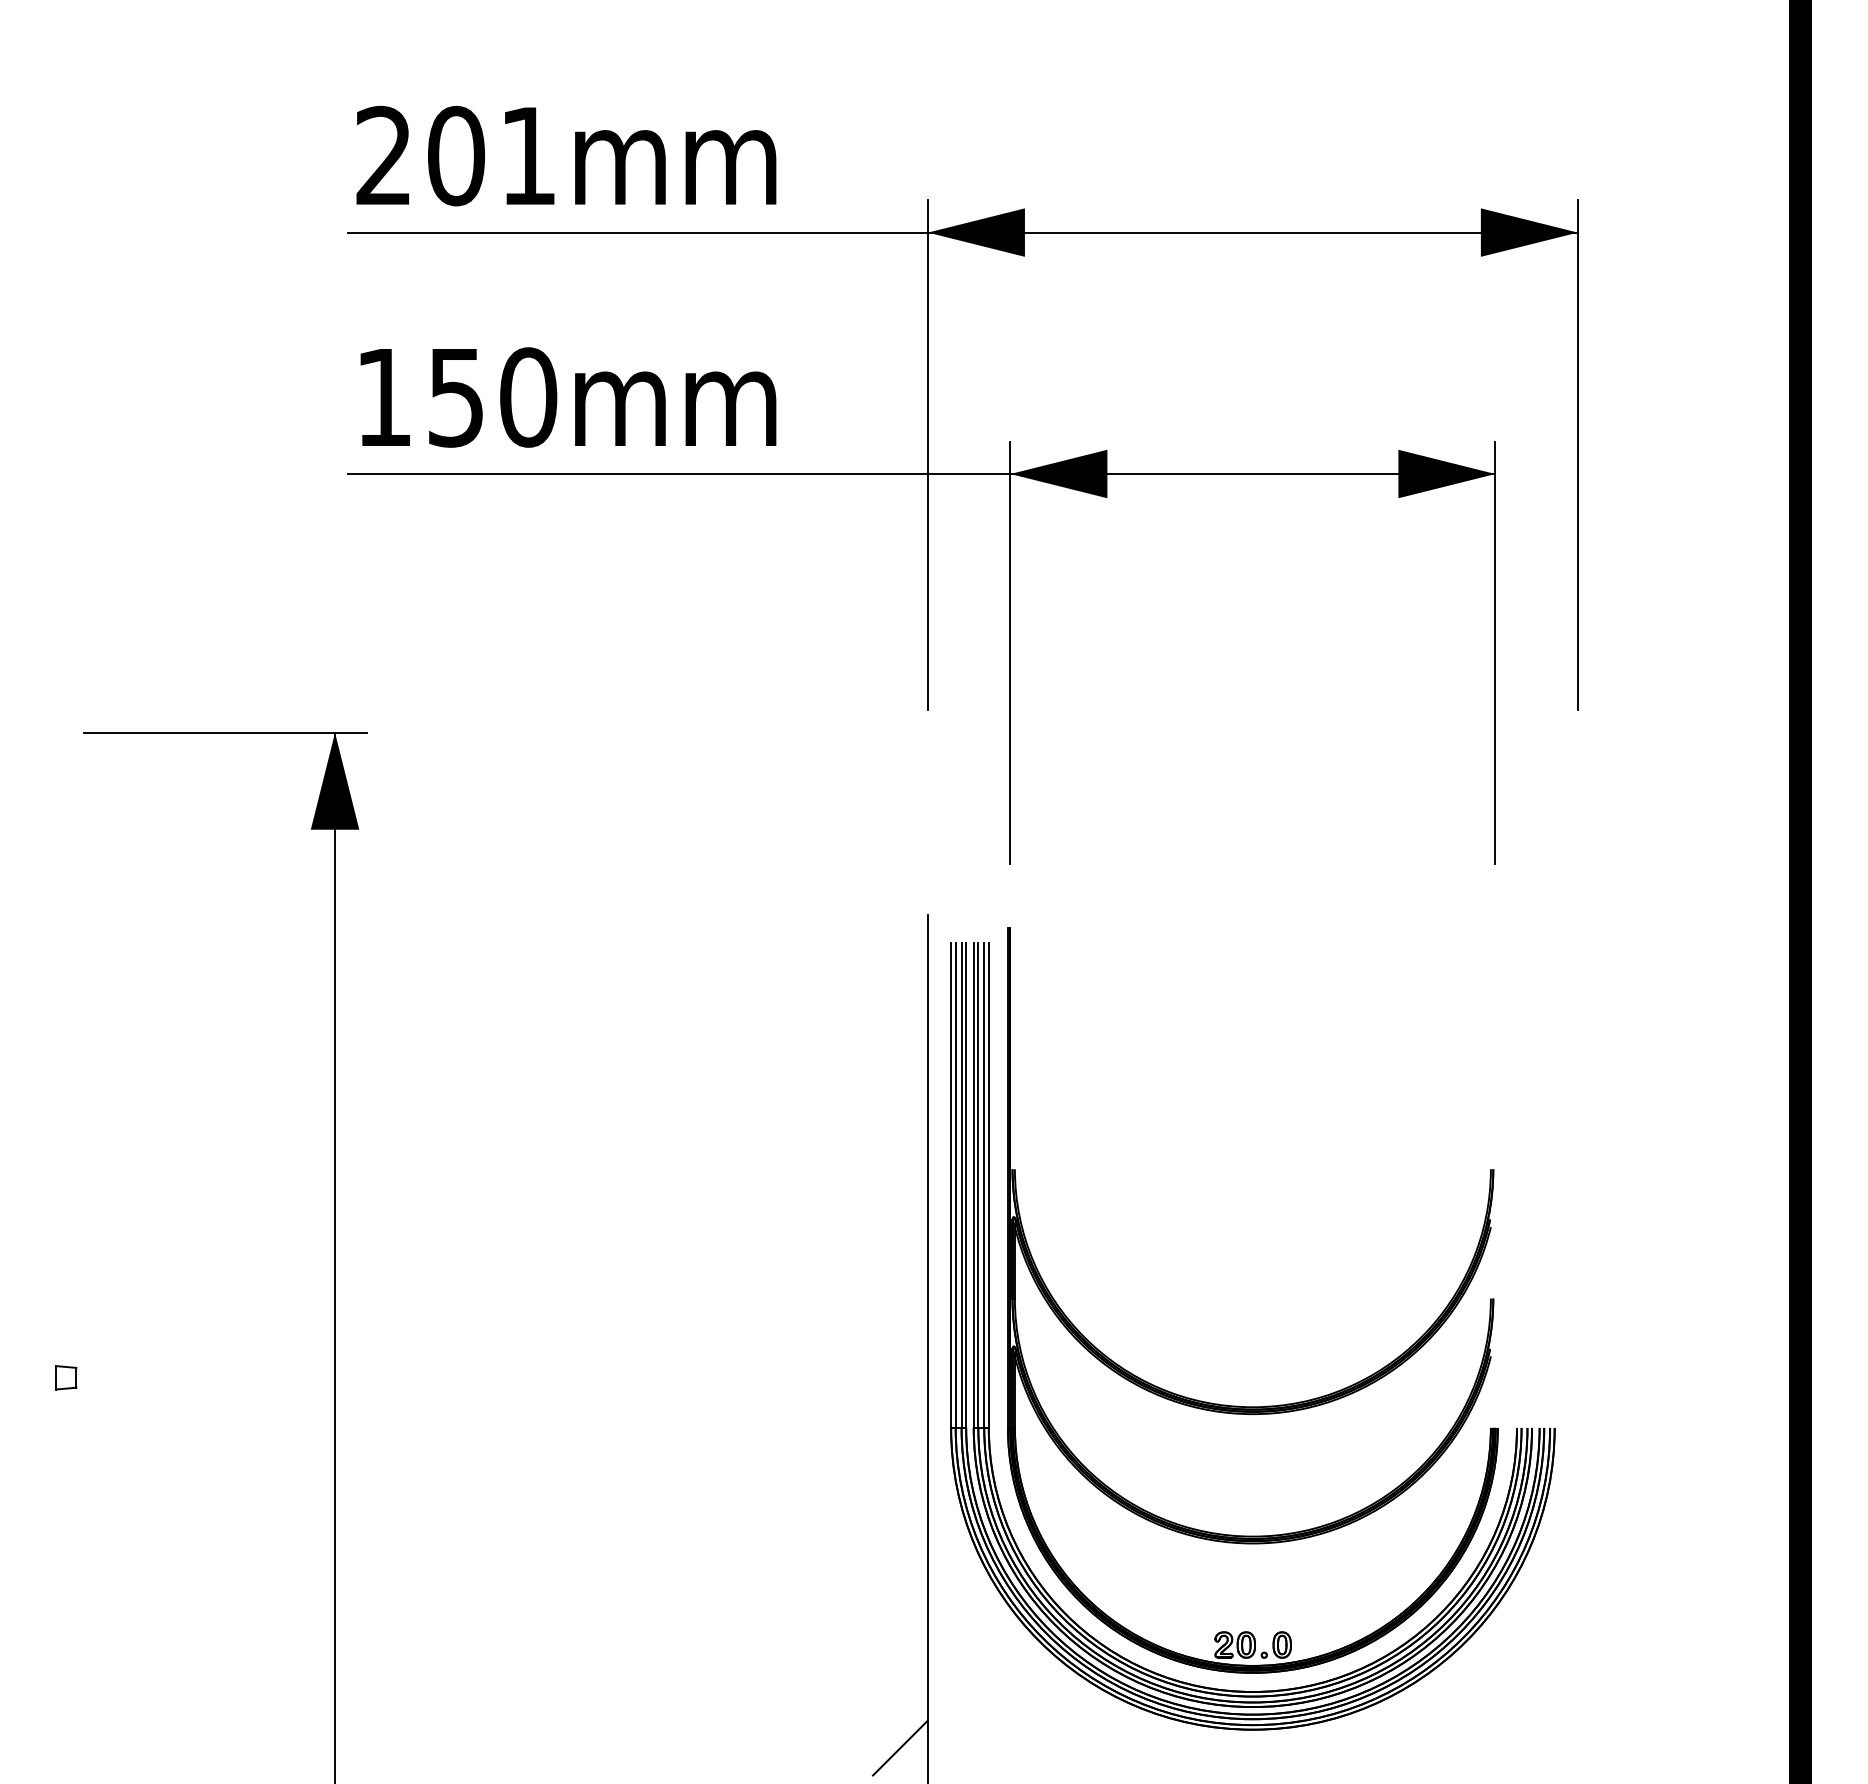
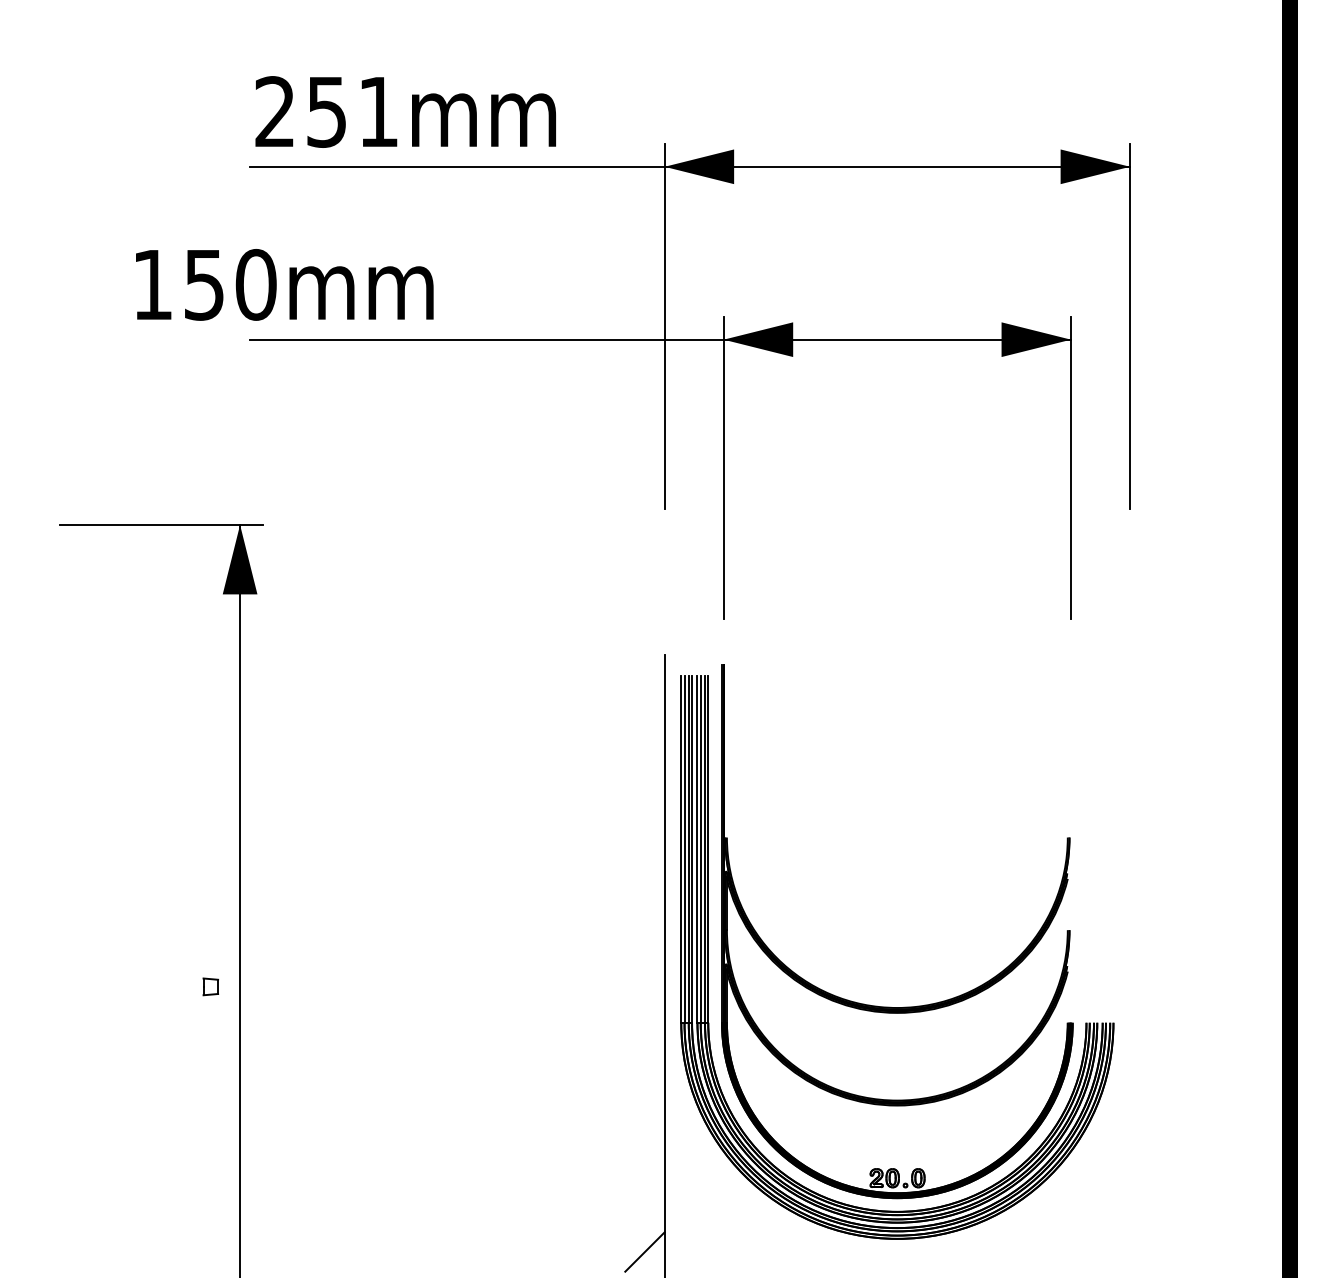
text: (456, 155) -> (327, 111), 201mm -> 251mm
text: (568, 397) -> (284, 284), moved
part: (66, 1377) -> (211, 986), moved

